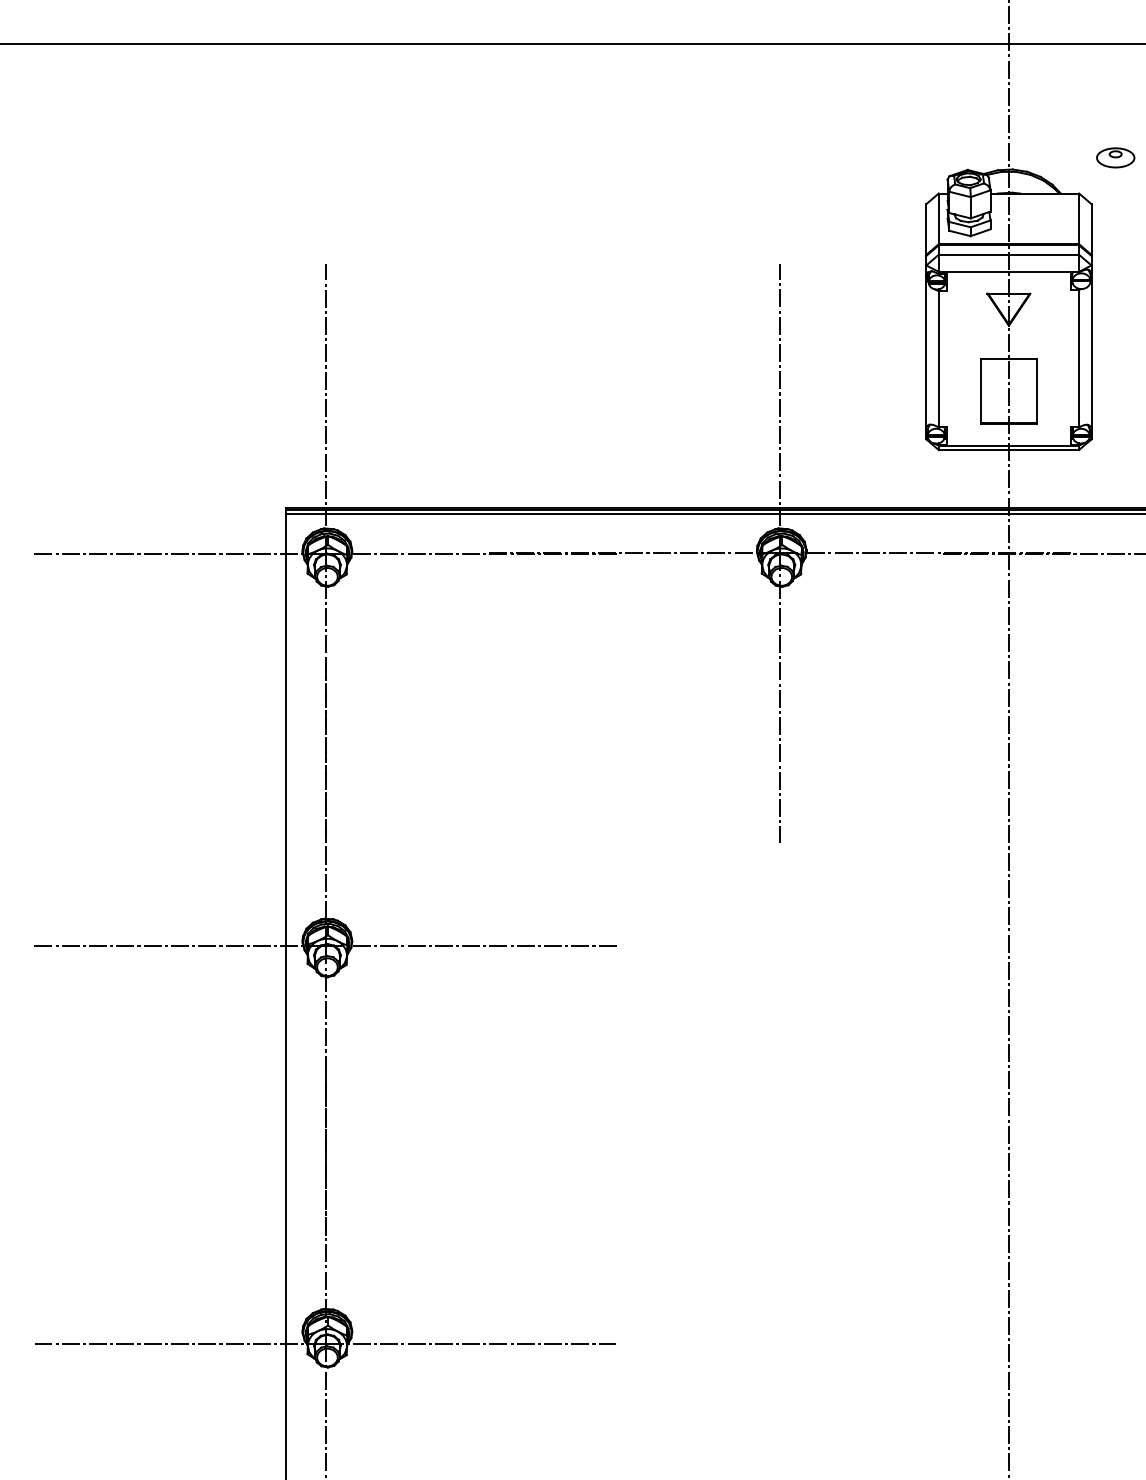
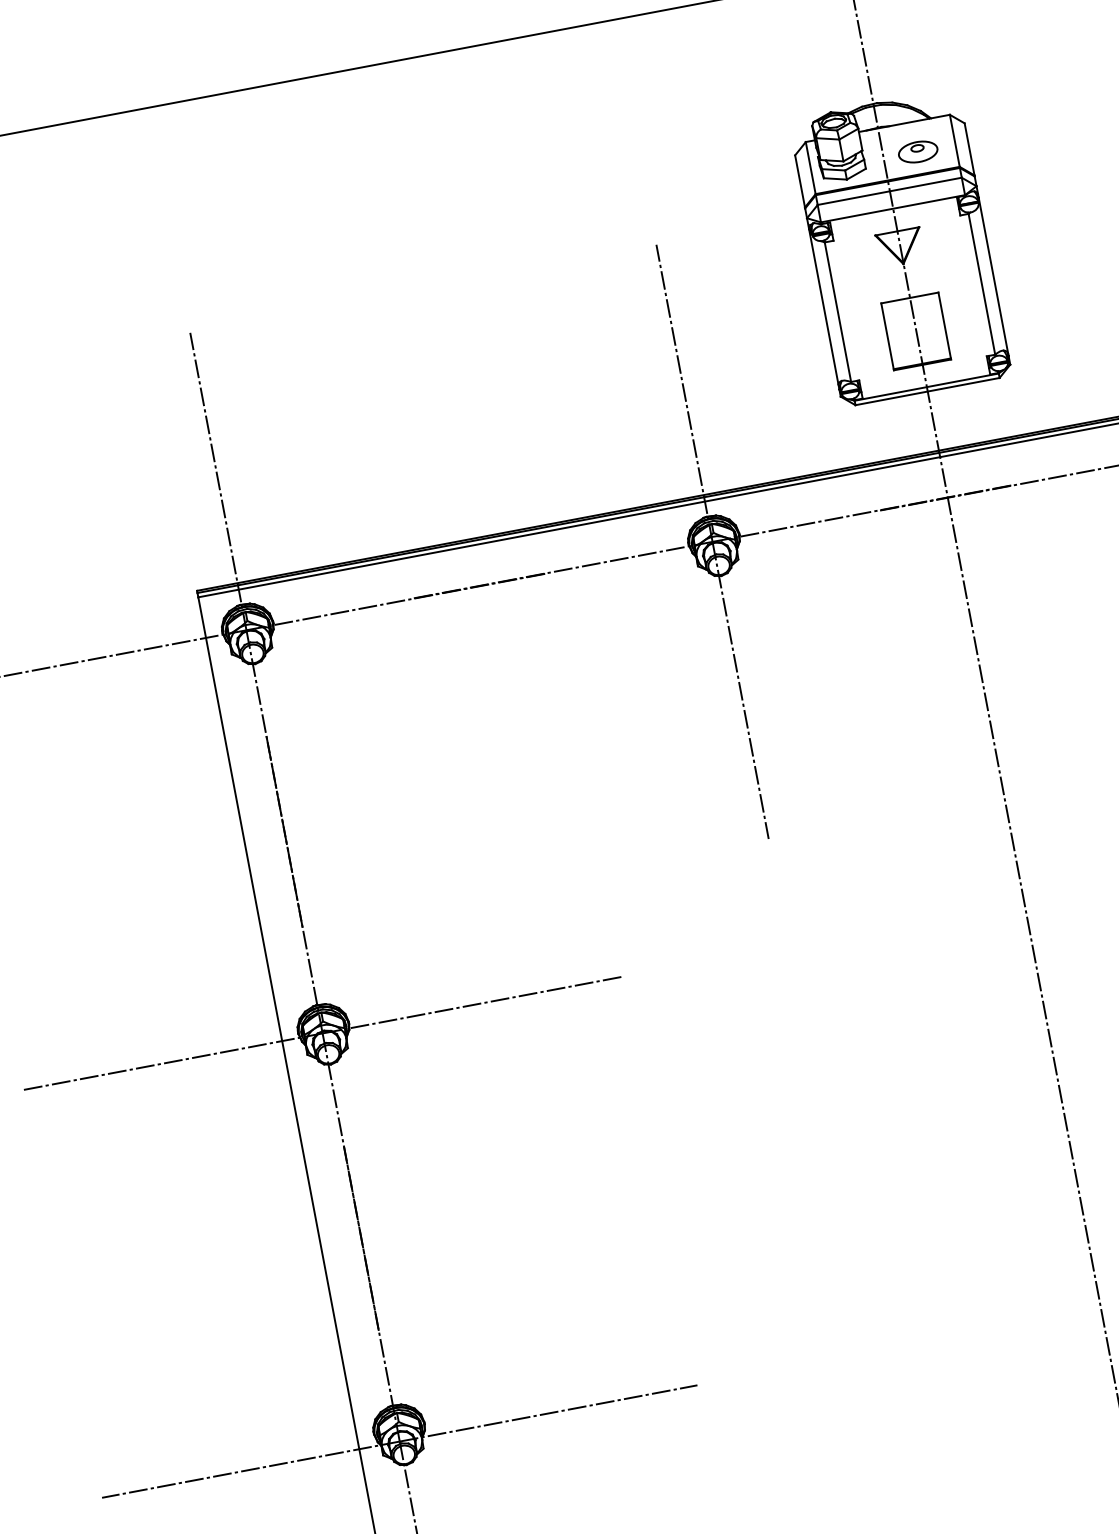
part: (1115, 157) -> (917, 151), moved

